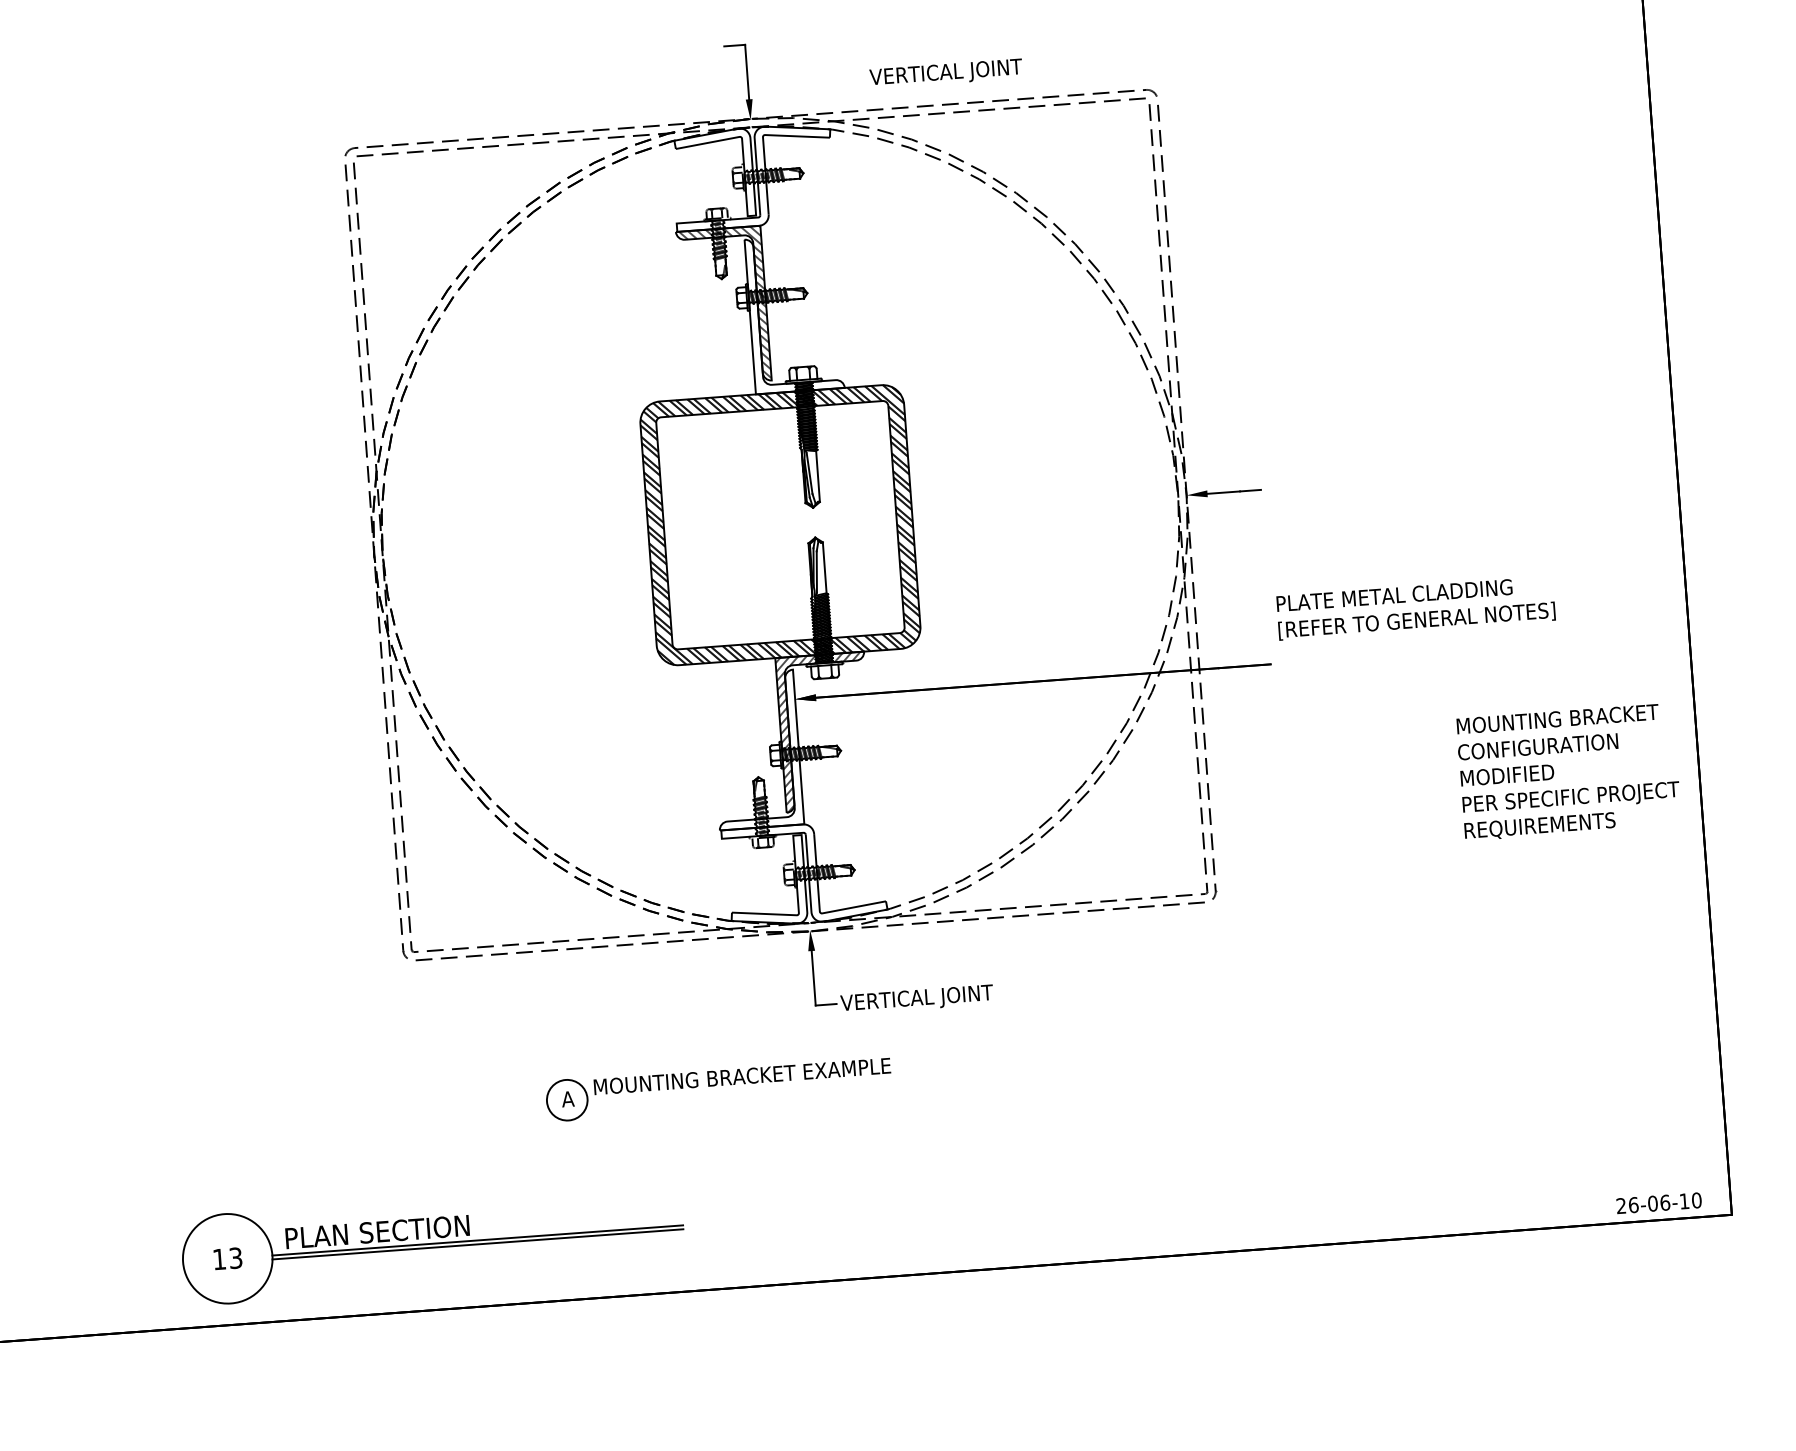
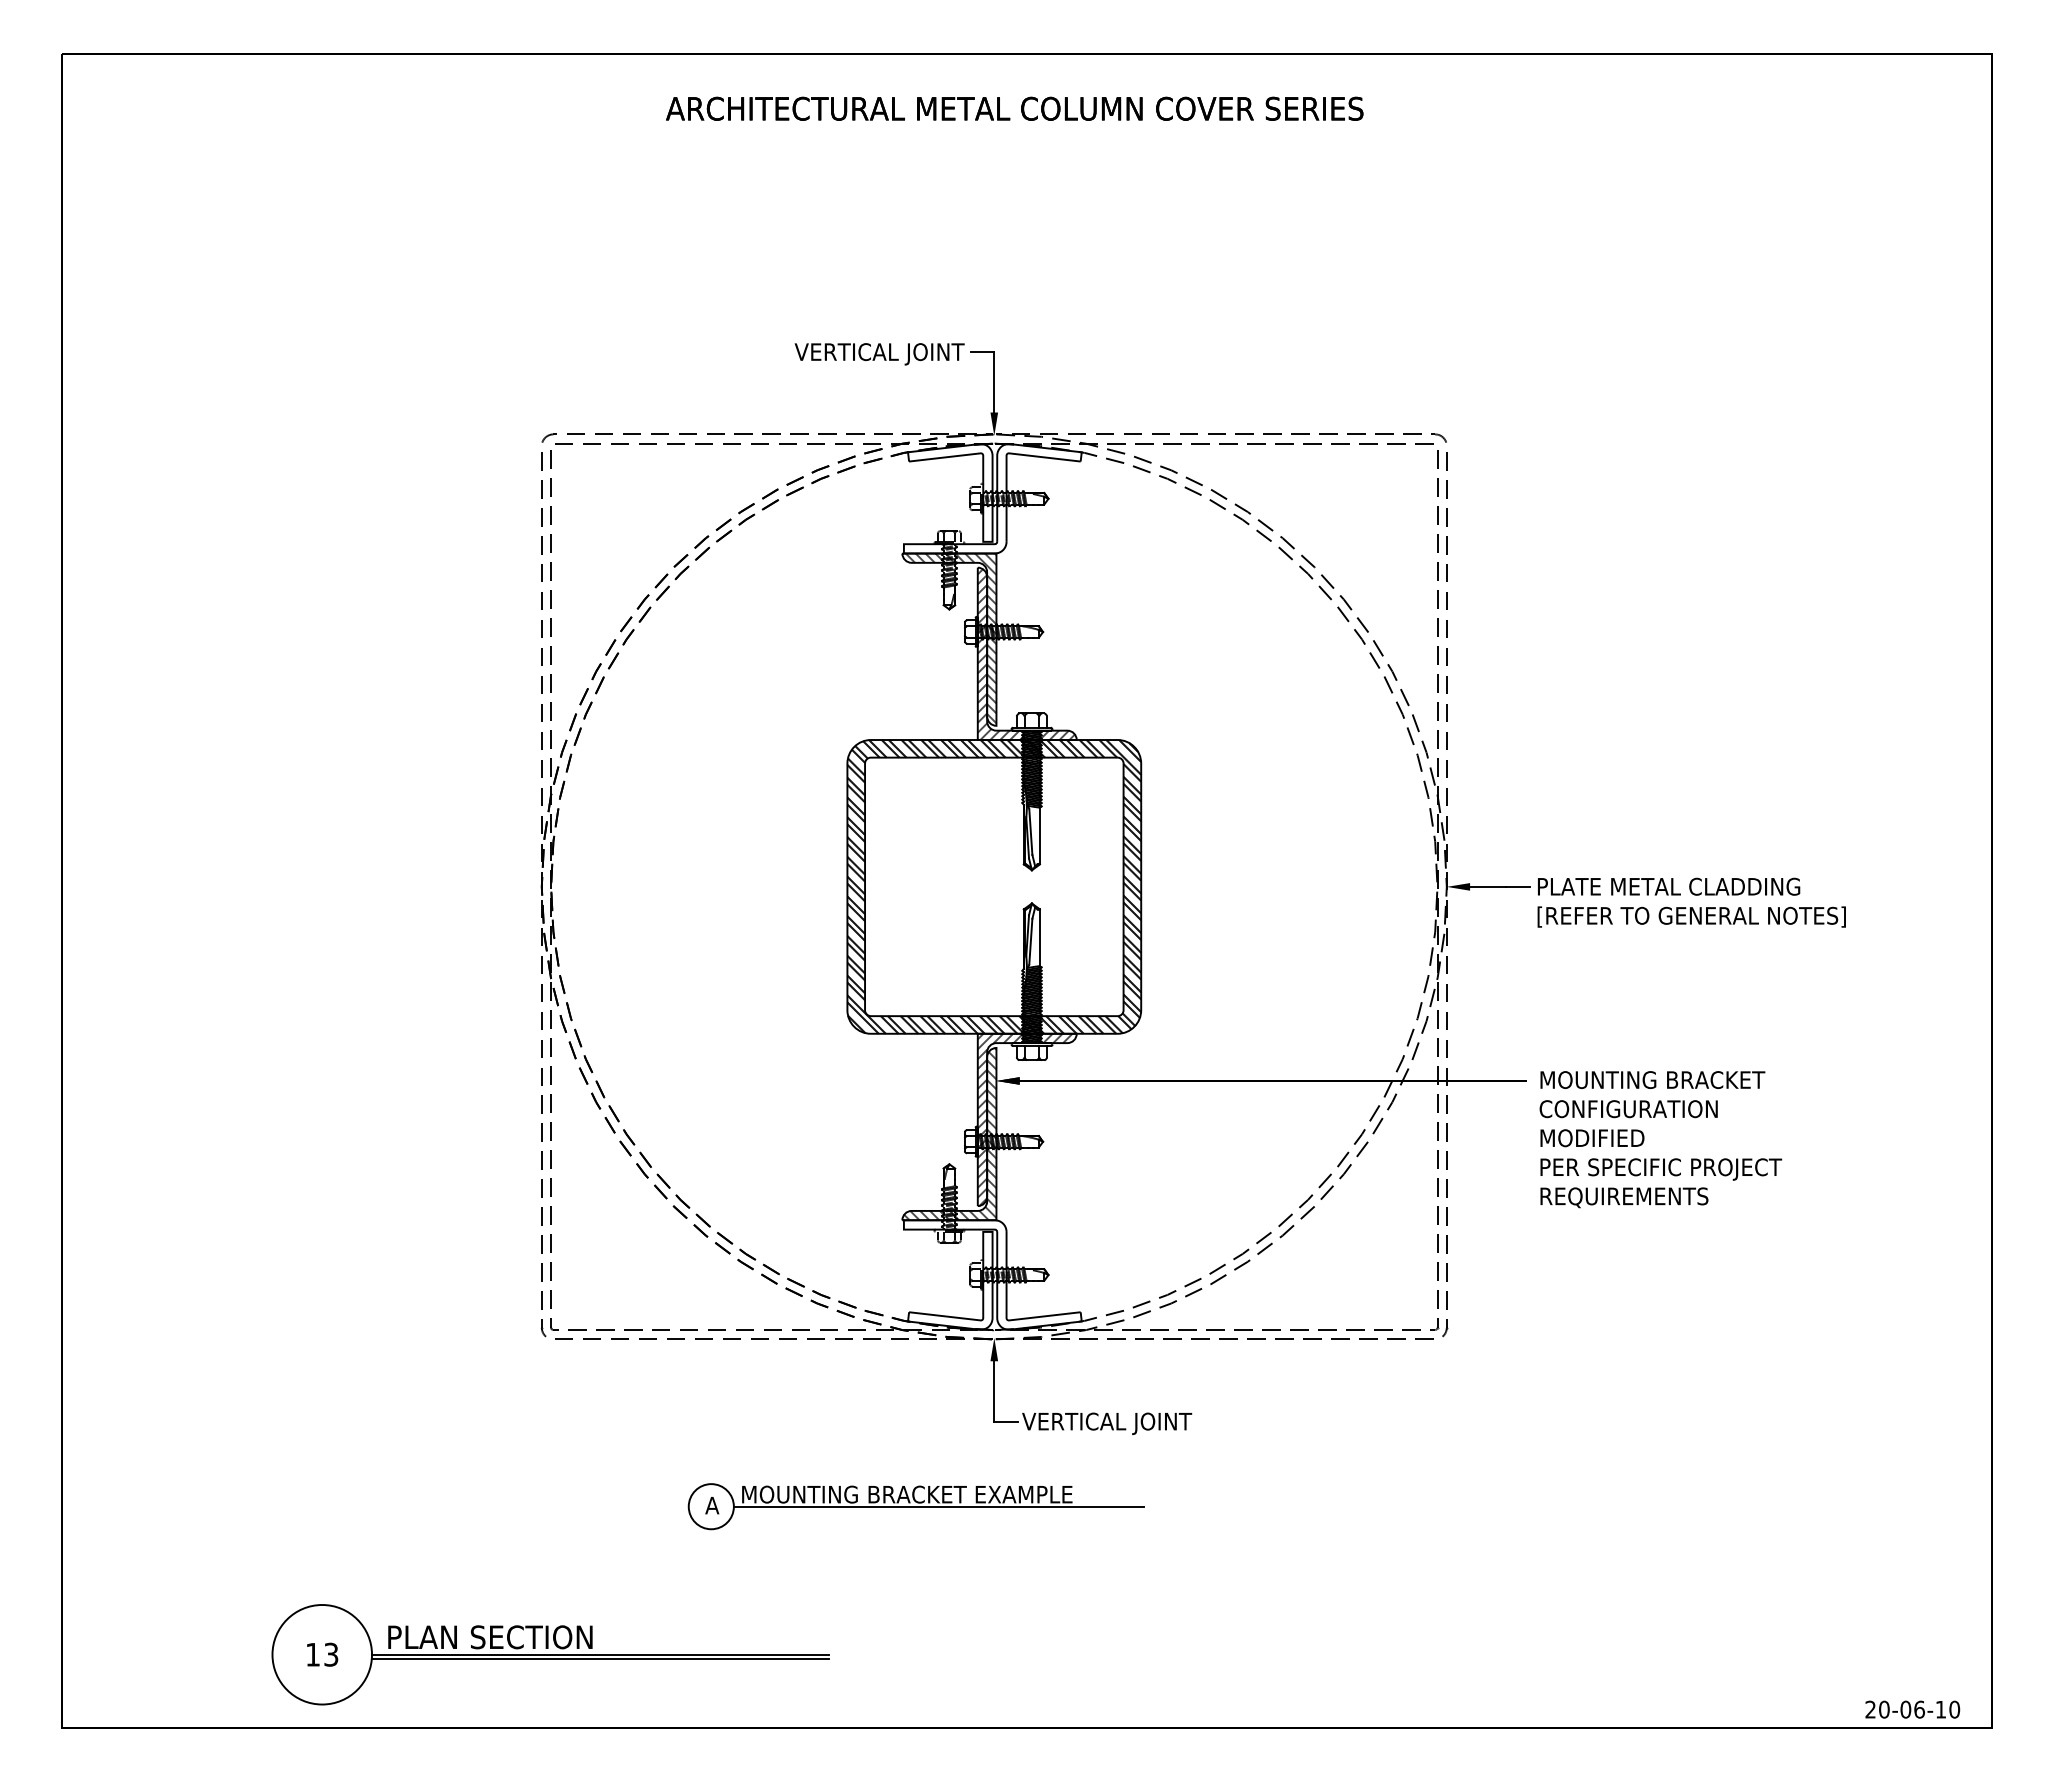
text: (946, 74) -> (879, 354), moved
hatch: (793, 314) -> (1025, 654), added
text: (1415, 608) -> (1691, 902), moved
hatch: (757, 750) -> (950, 1134), added
text: (1568, 772) -> (1660, 1139), moved
line: (771, 1085) -> (938, 1506), added
text: (1633, 1204) -> (1884, 1709), 26-06-10 -> 20-06-10

